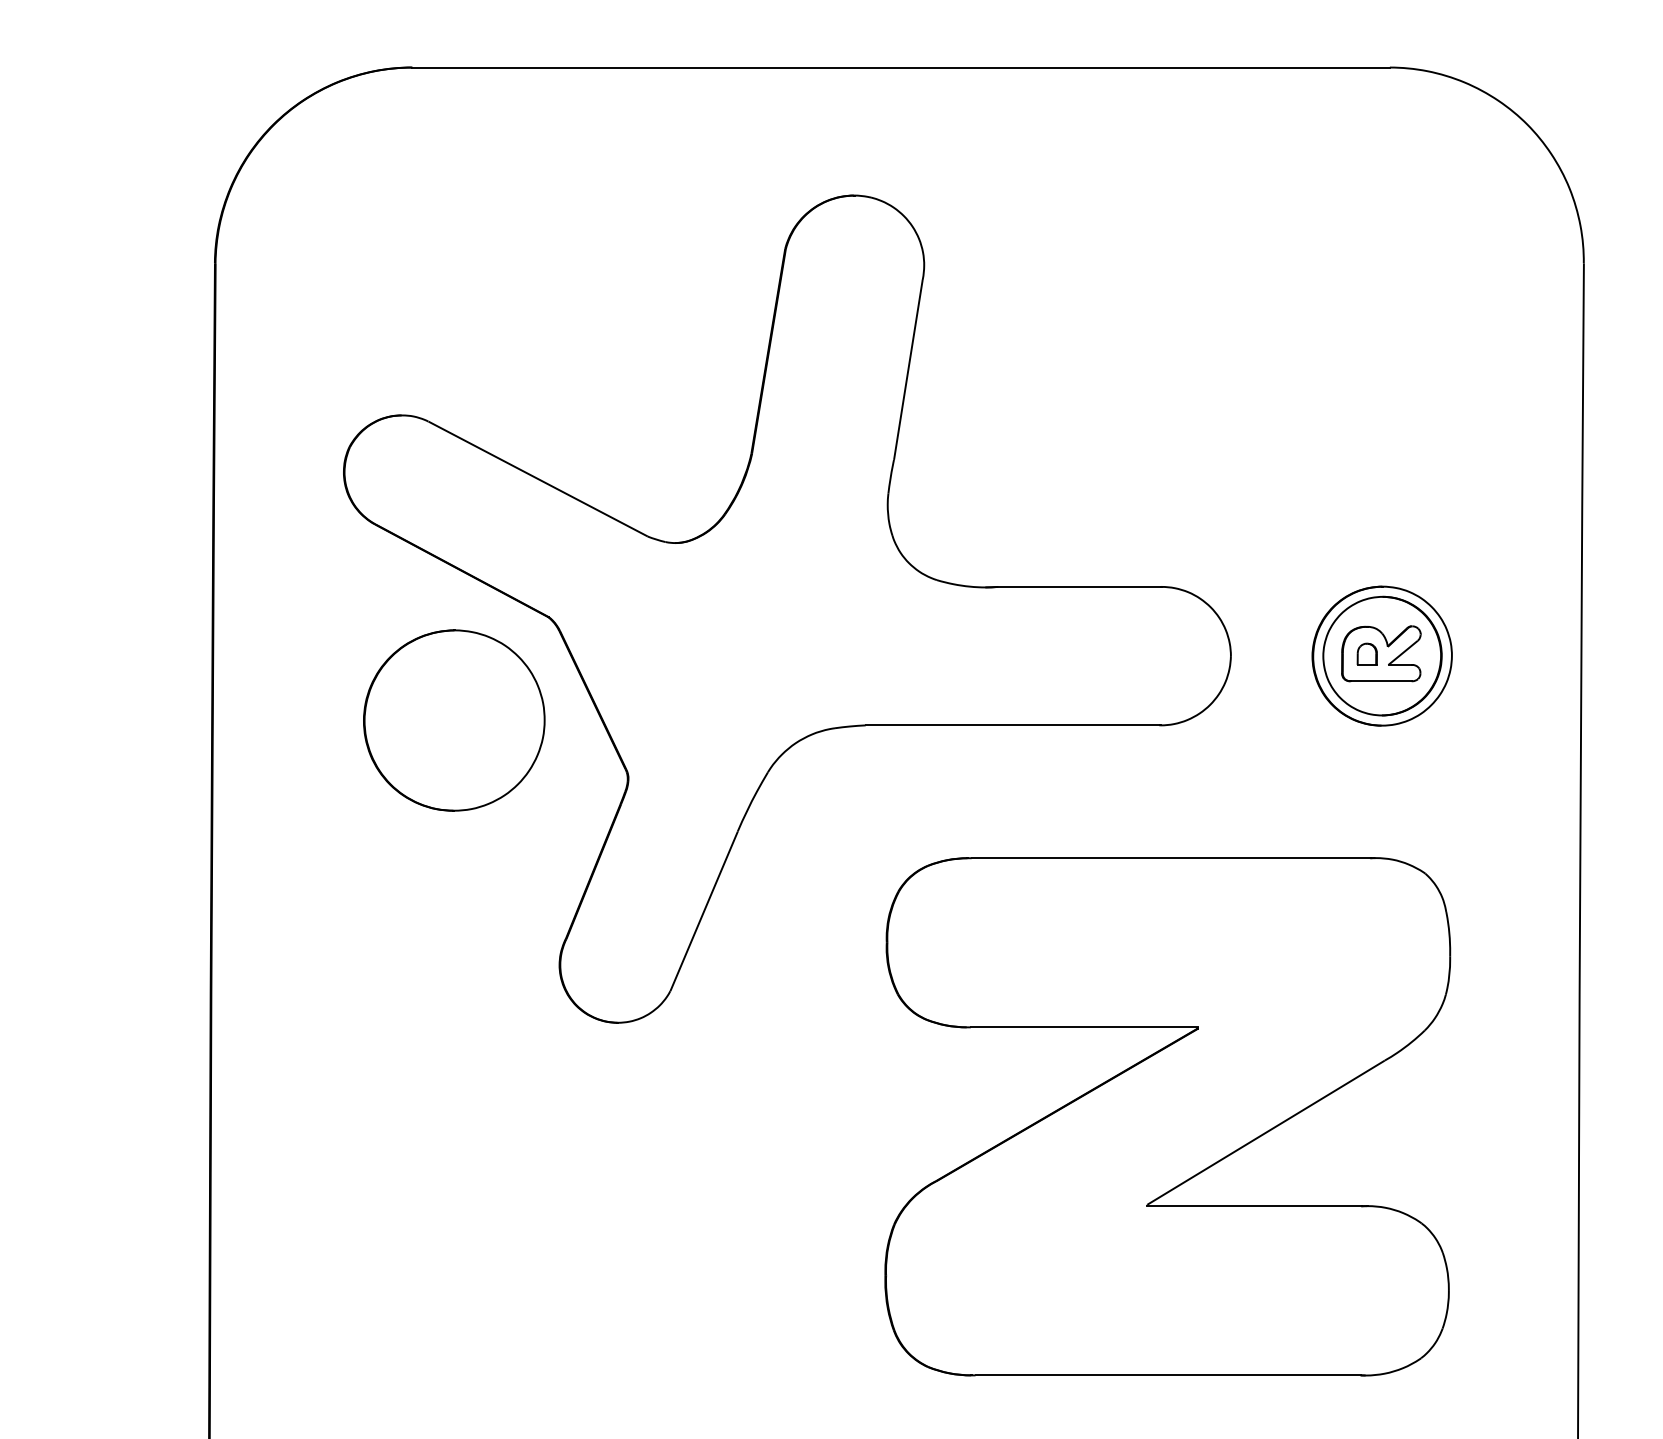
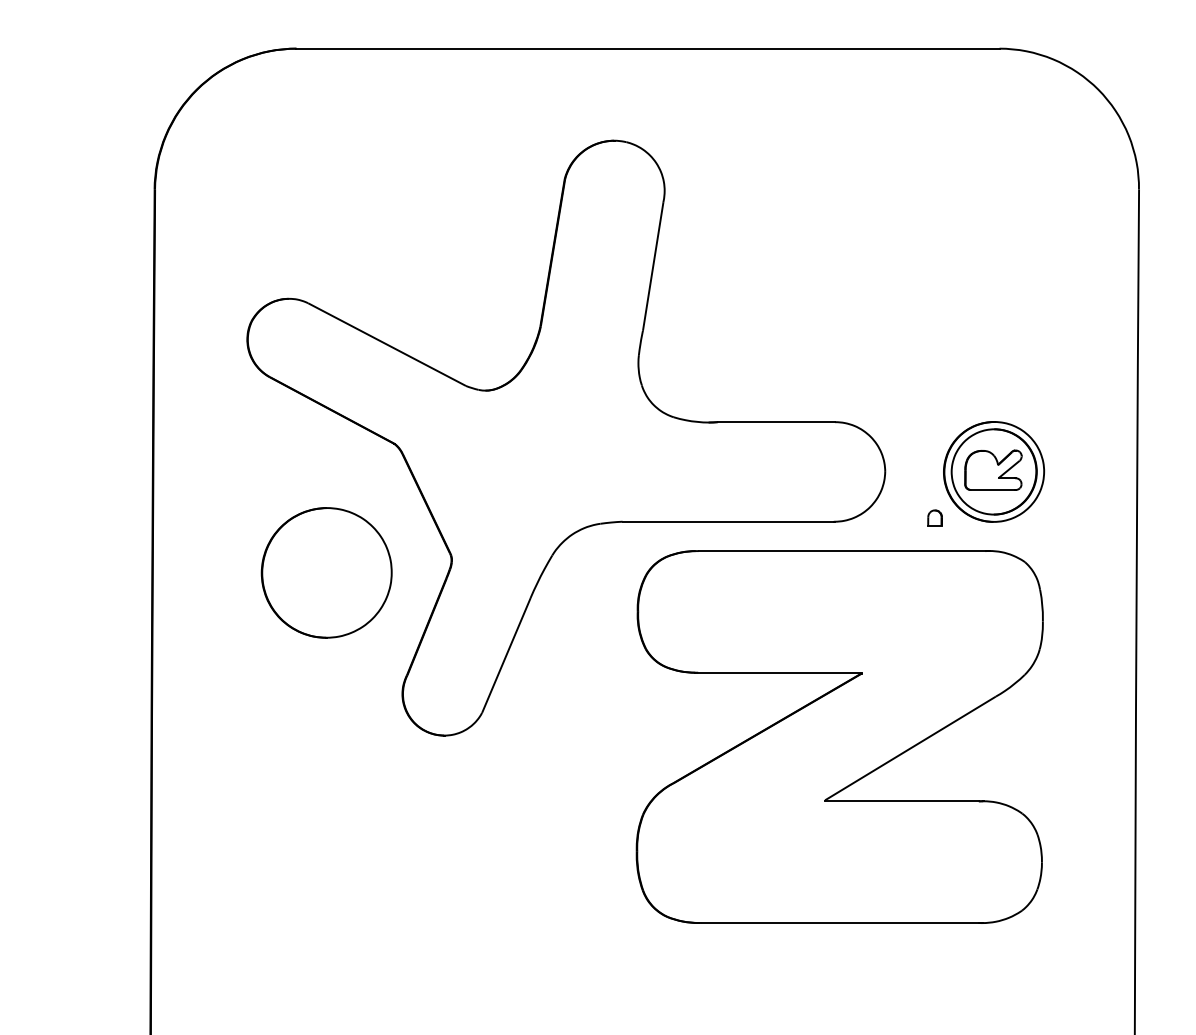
part: (1366, 653) -> (934, 517), moved
part: (454, 720) -> (326, 572), moved
part: (1167, 1116) -> (839, 736), moved

